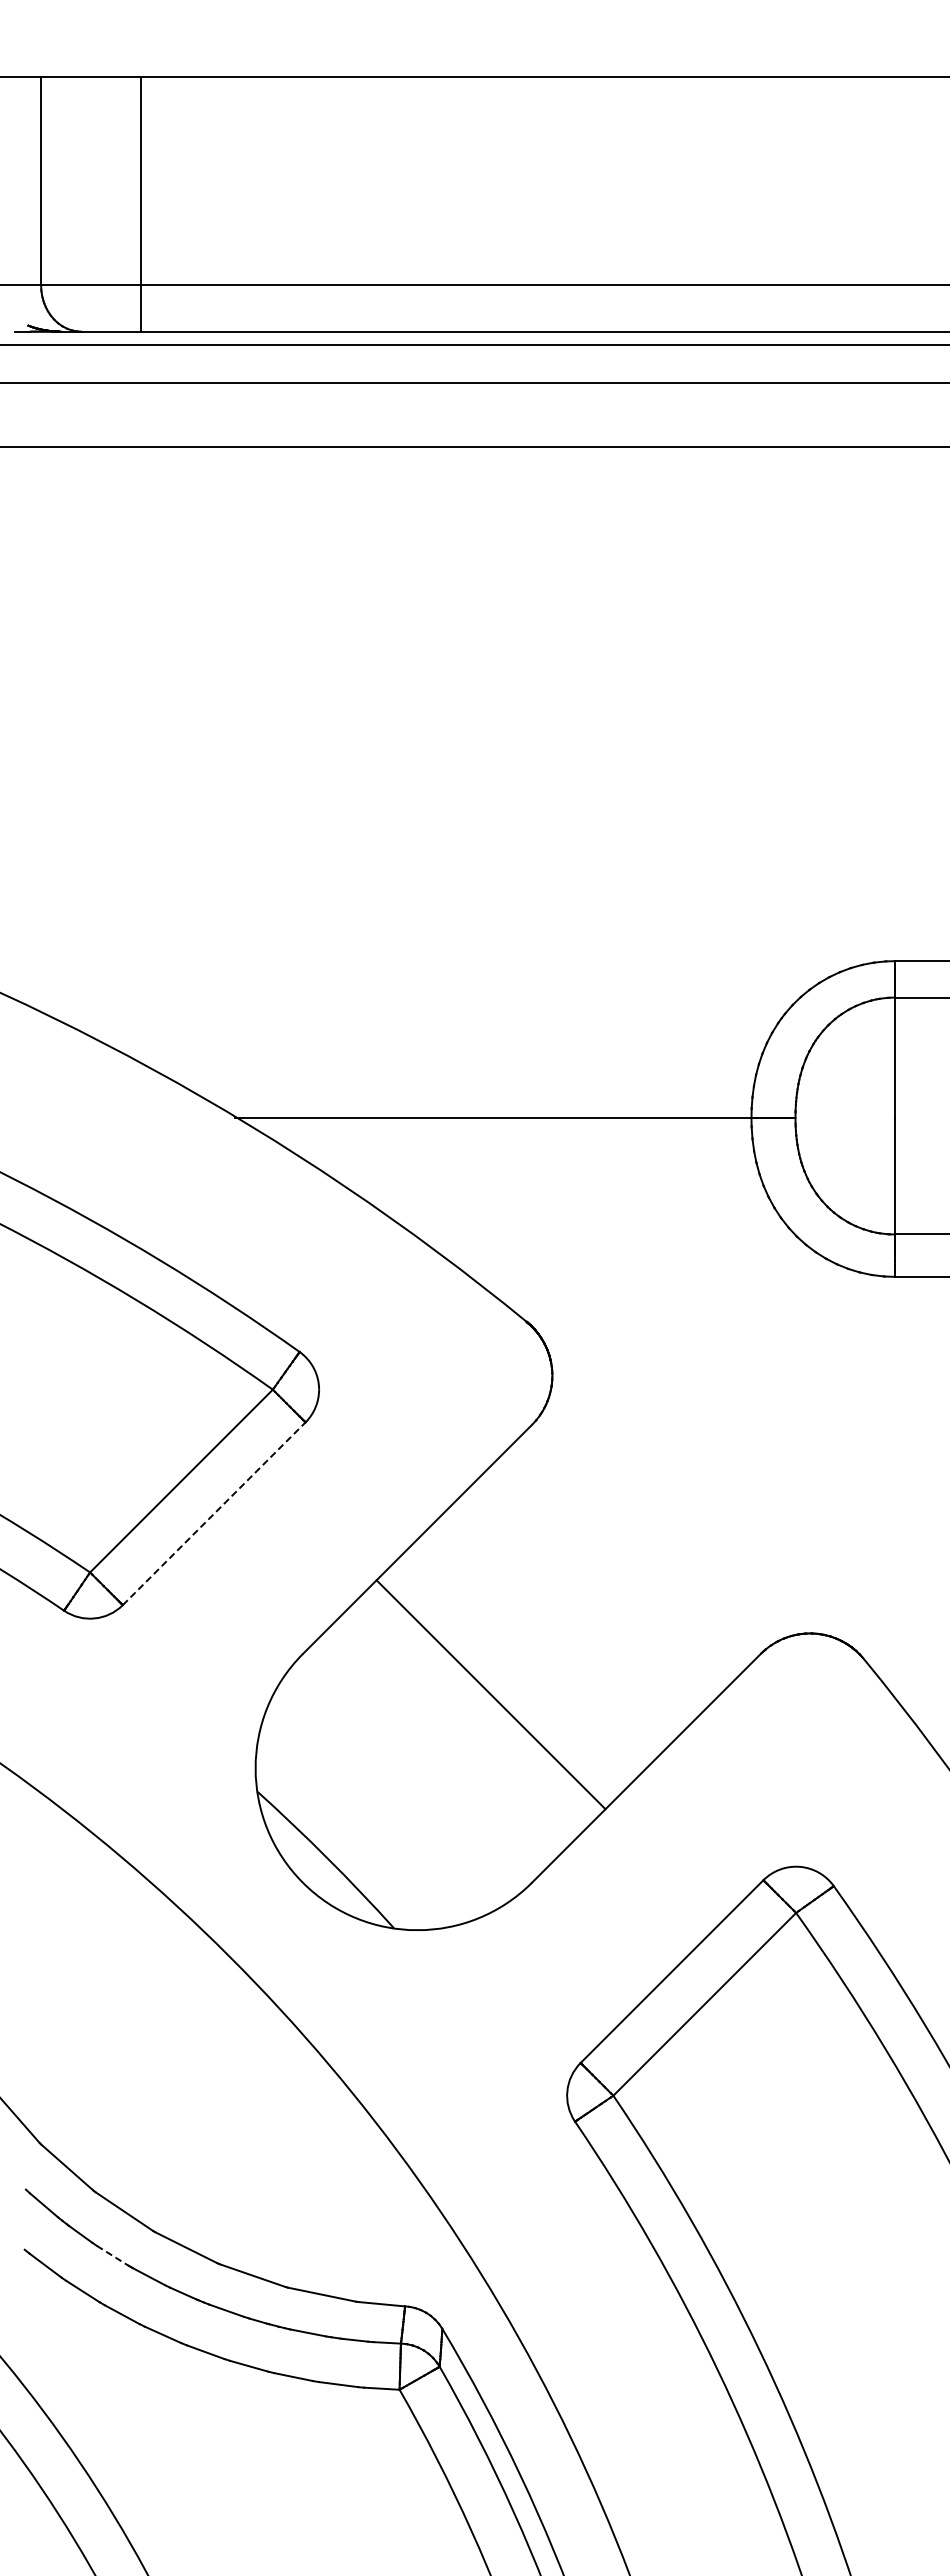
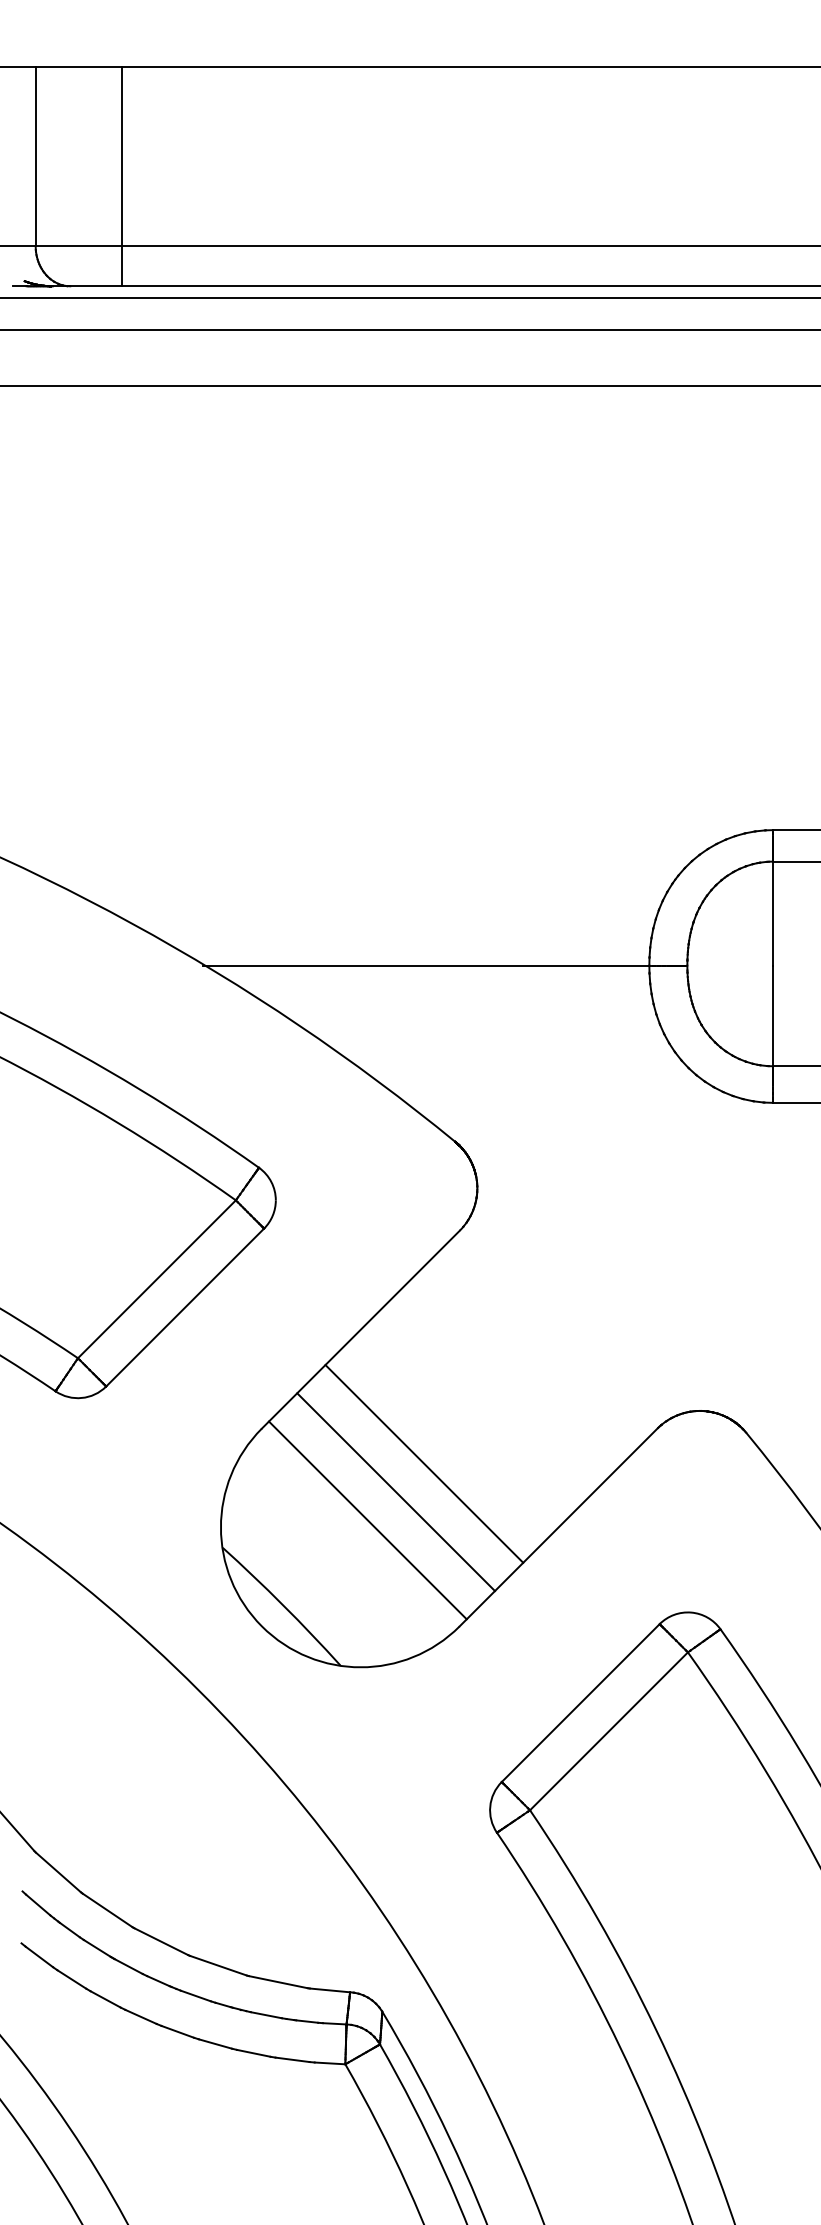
line: (214, 1513) -> (185, 1307), dashed -> solid
line: (457, 1727) -> (395, 1492), added
line: (425, 1759) -> (367, 1519), added
line: (112, 2255) -> (97, 1948), dashed -> solid

